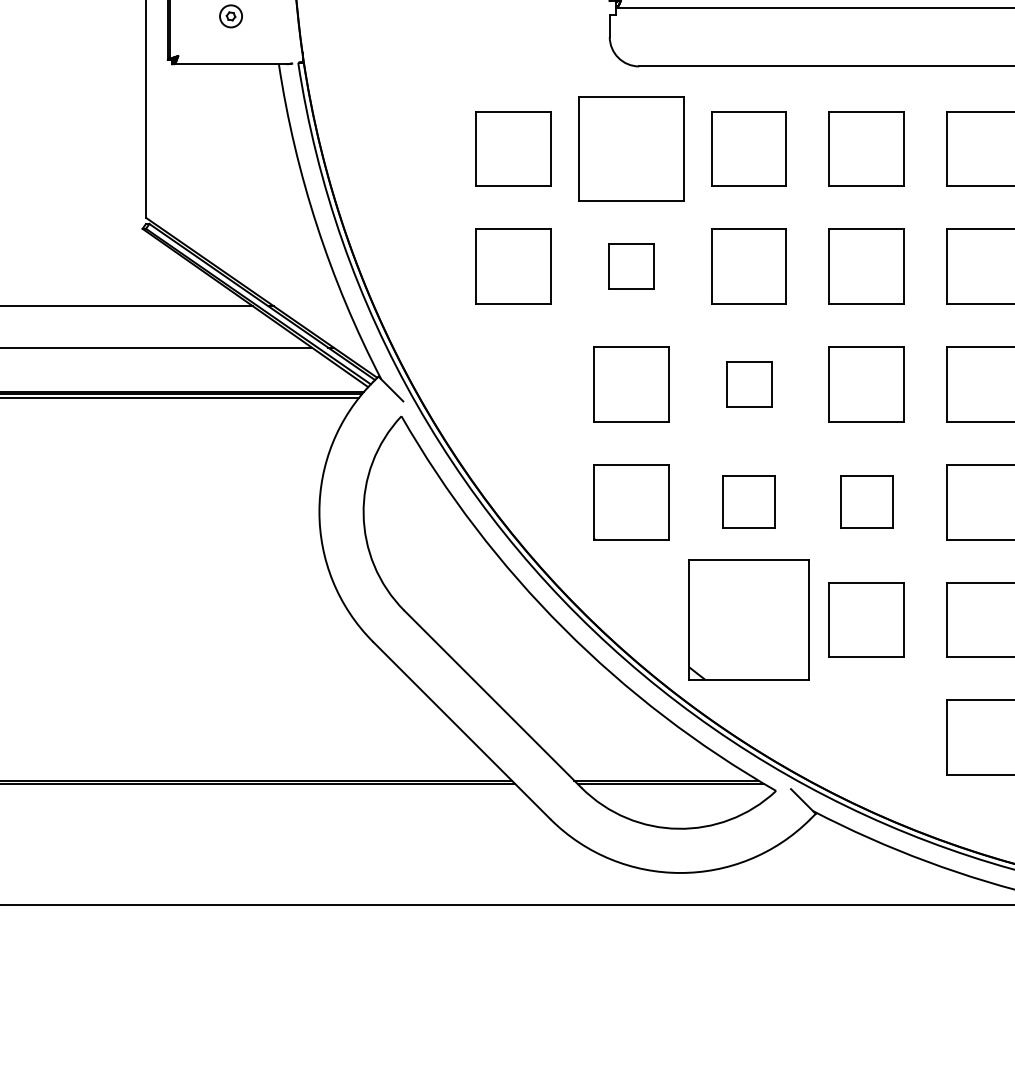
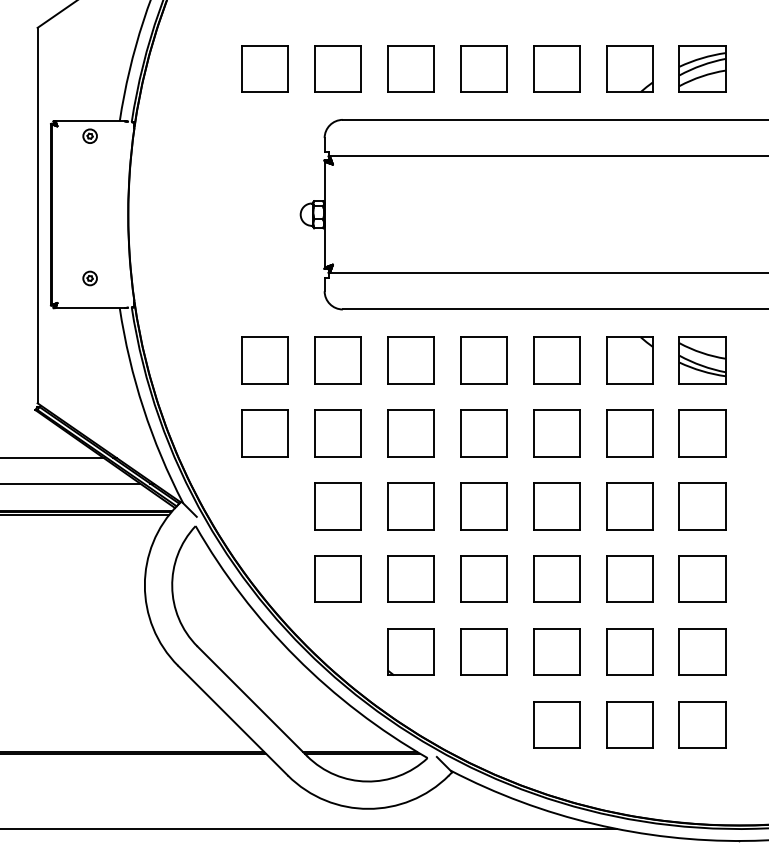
part: (630, 148) -> (337, 360), size x0.71
part: (630, 266) -> (337, 433), size x1.67
part: (748, 384) -> (410, 506), size x1.67
part: (748, 500) -> (410, 578), size x1.43
part: (866, 500) -> (483, 578), size x1.43
part: (748, 618) -> (410, 651), size x0.62

